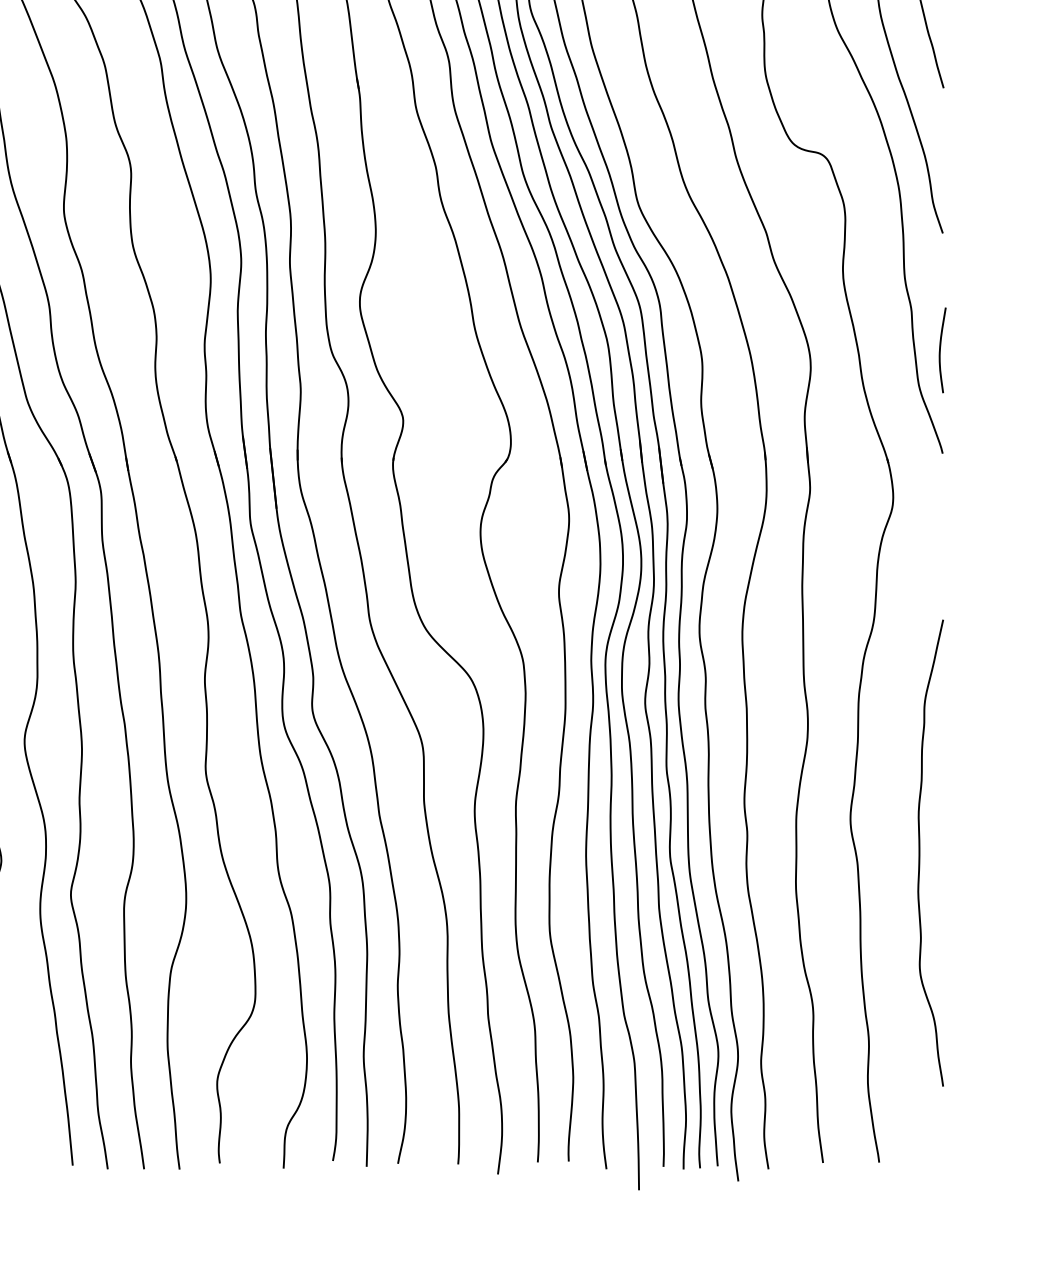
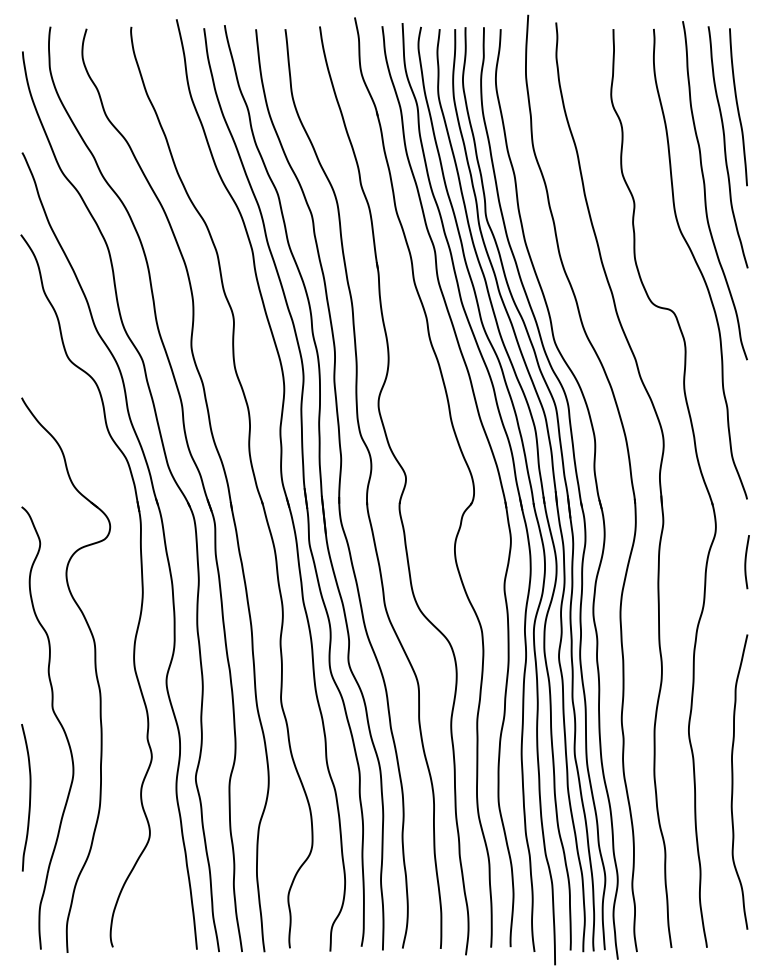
curve: (941, 350) -> (746, 562), moved
curve: (921, 852) -> (733, 781), moved

